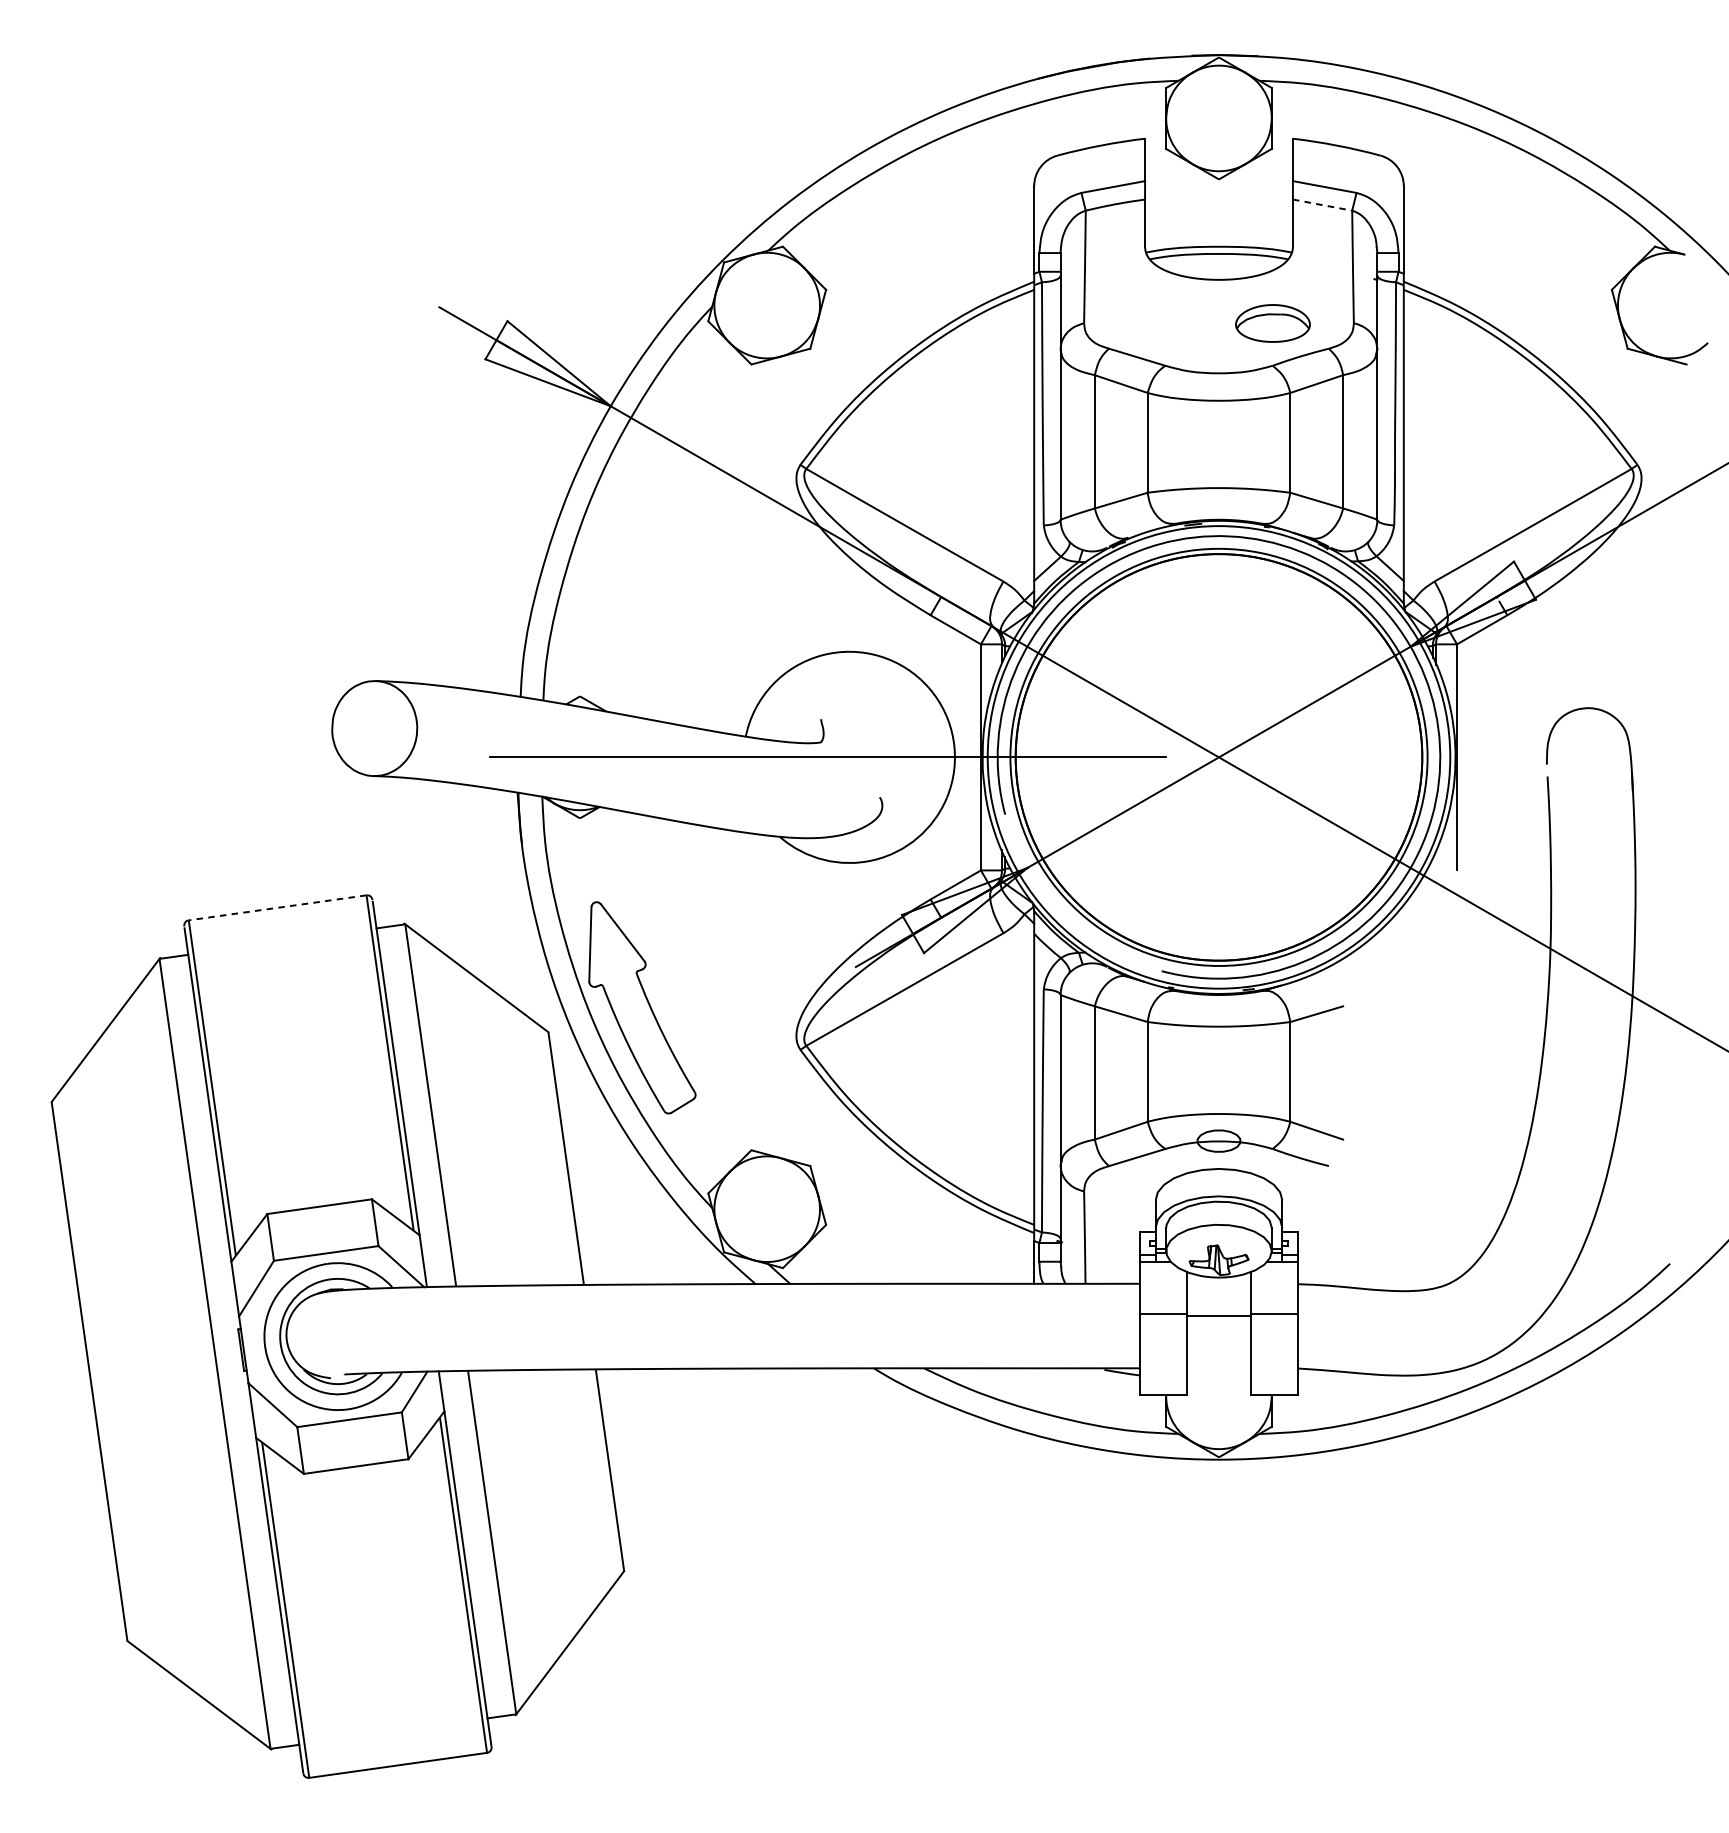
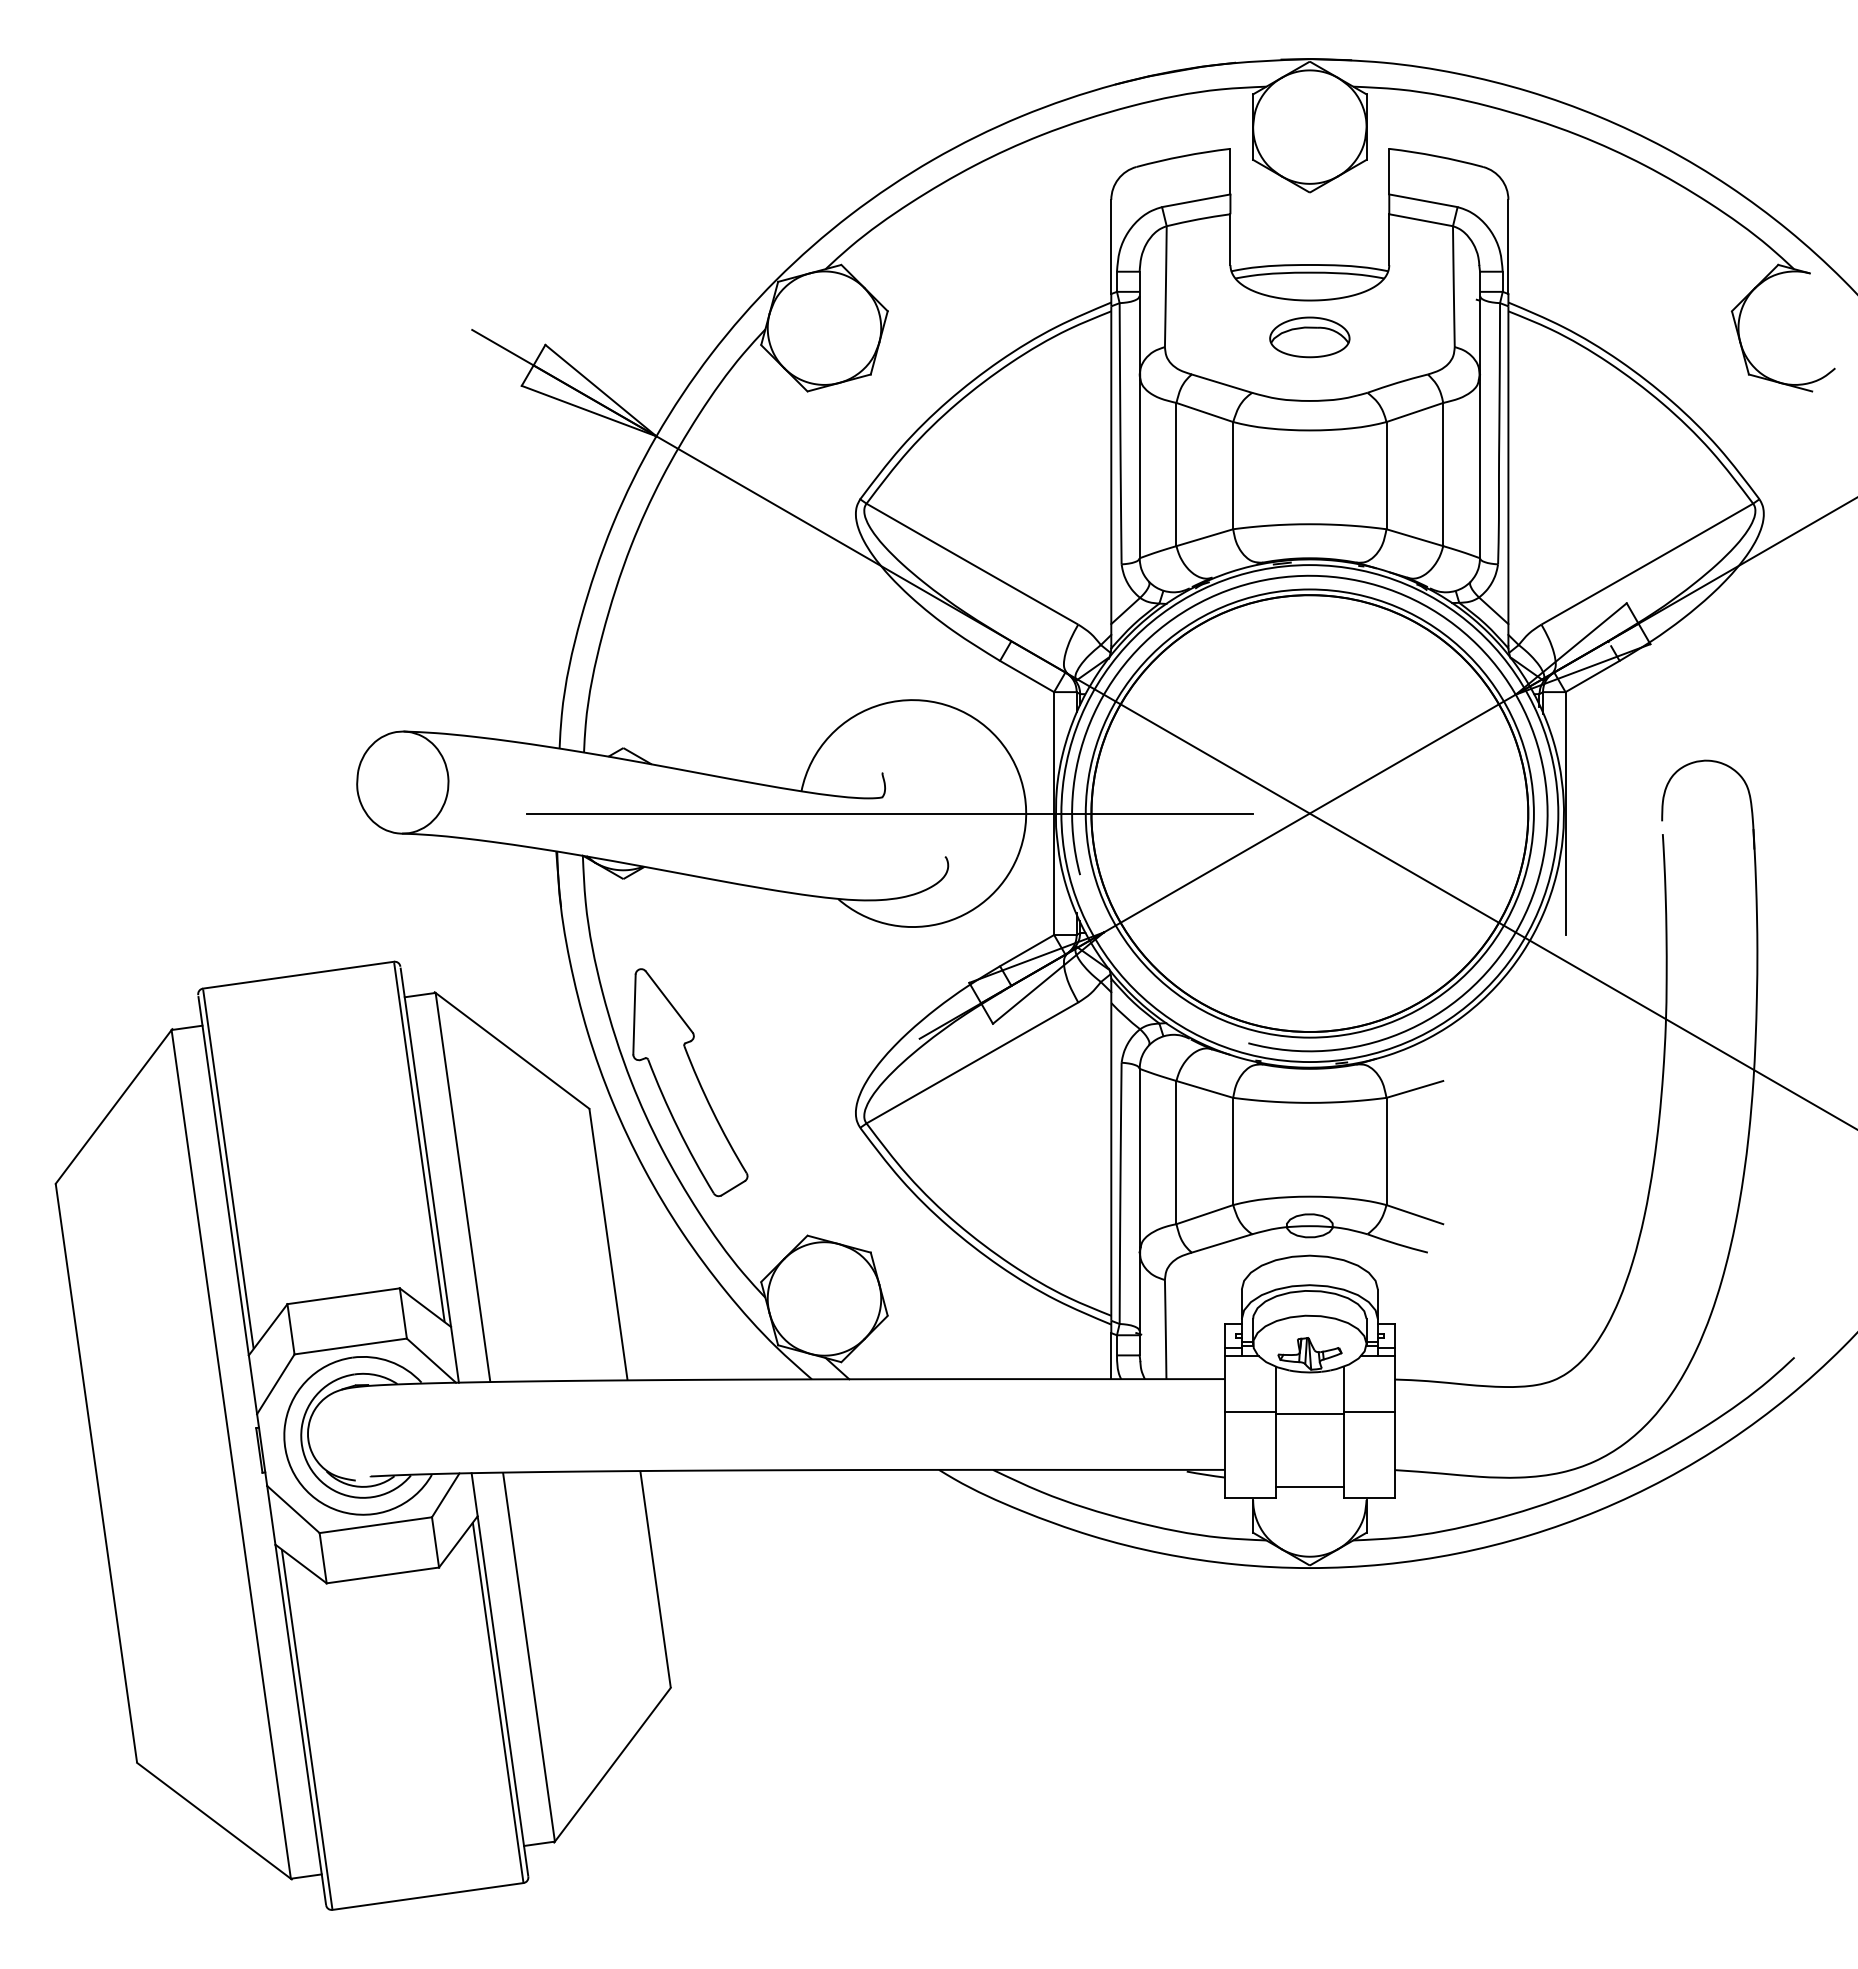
line: (1322, 205) -> (1421, 220), dashed -> solid
part: (1272, 323) -> (1309, 337), moved
line: (277, 908) -> (298, 975), dashed -> solid
line: (1218, 1383) -> (1309, 1486), added

